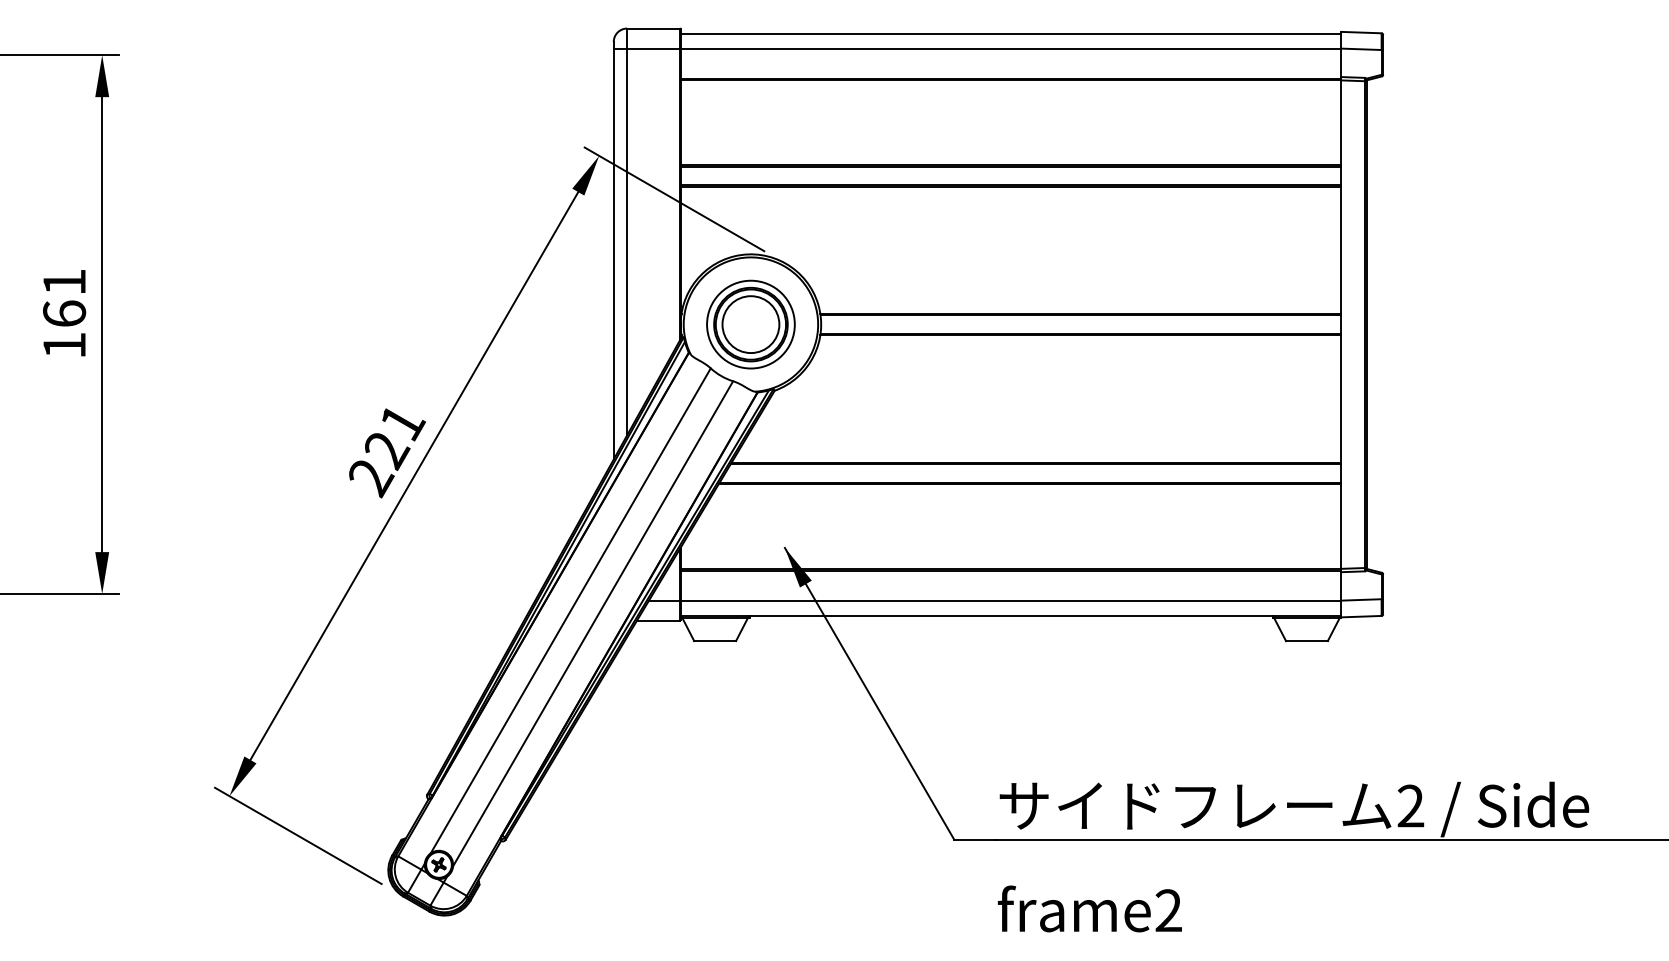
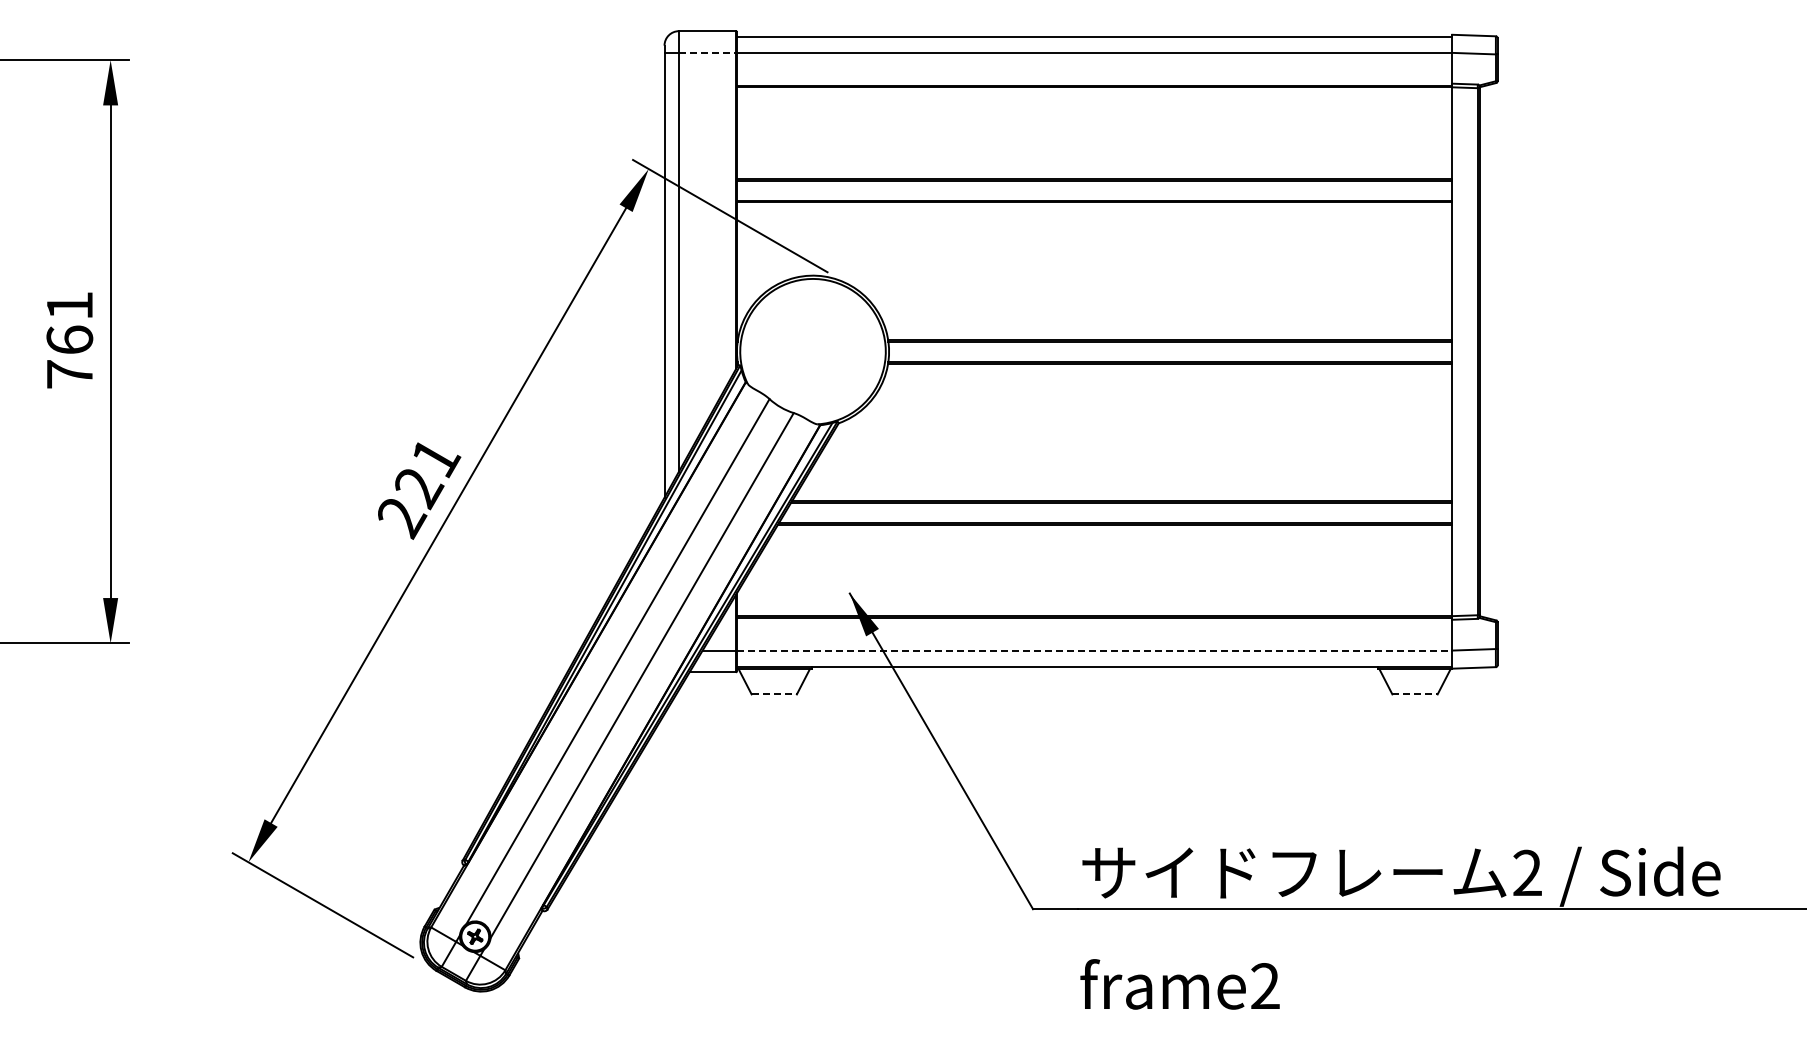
line: (653, 48) -> (707, 52), solid -> dashed
part: (750, 324) -> (812, 351), removed
text: (64, 345) -> (69, 374), 161 -> 761
line: (1010, 600) -> (1094, 650), solid -> dashed
line: (715, 641) -> (774, 694), solid -> dashed
line: (1307, 641) -> (1415, 694), solid -> dashed

